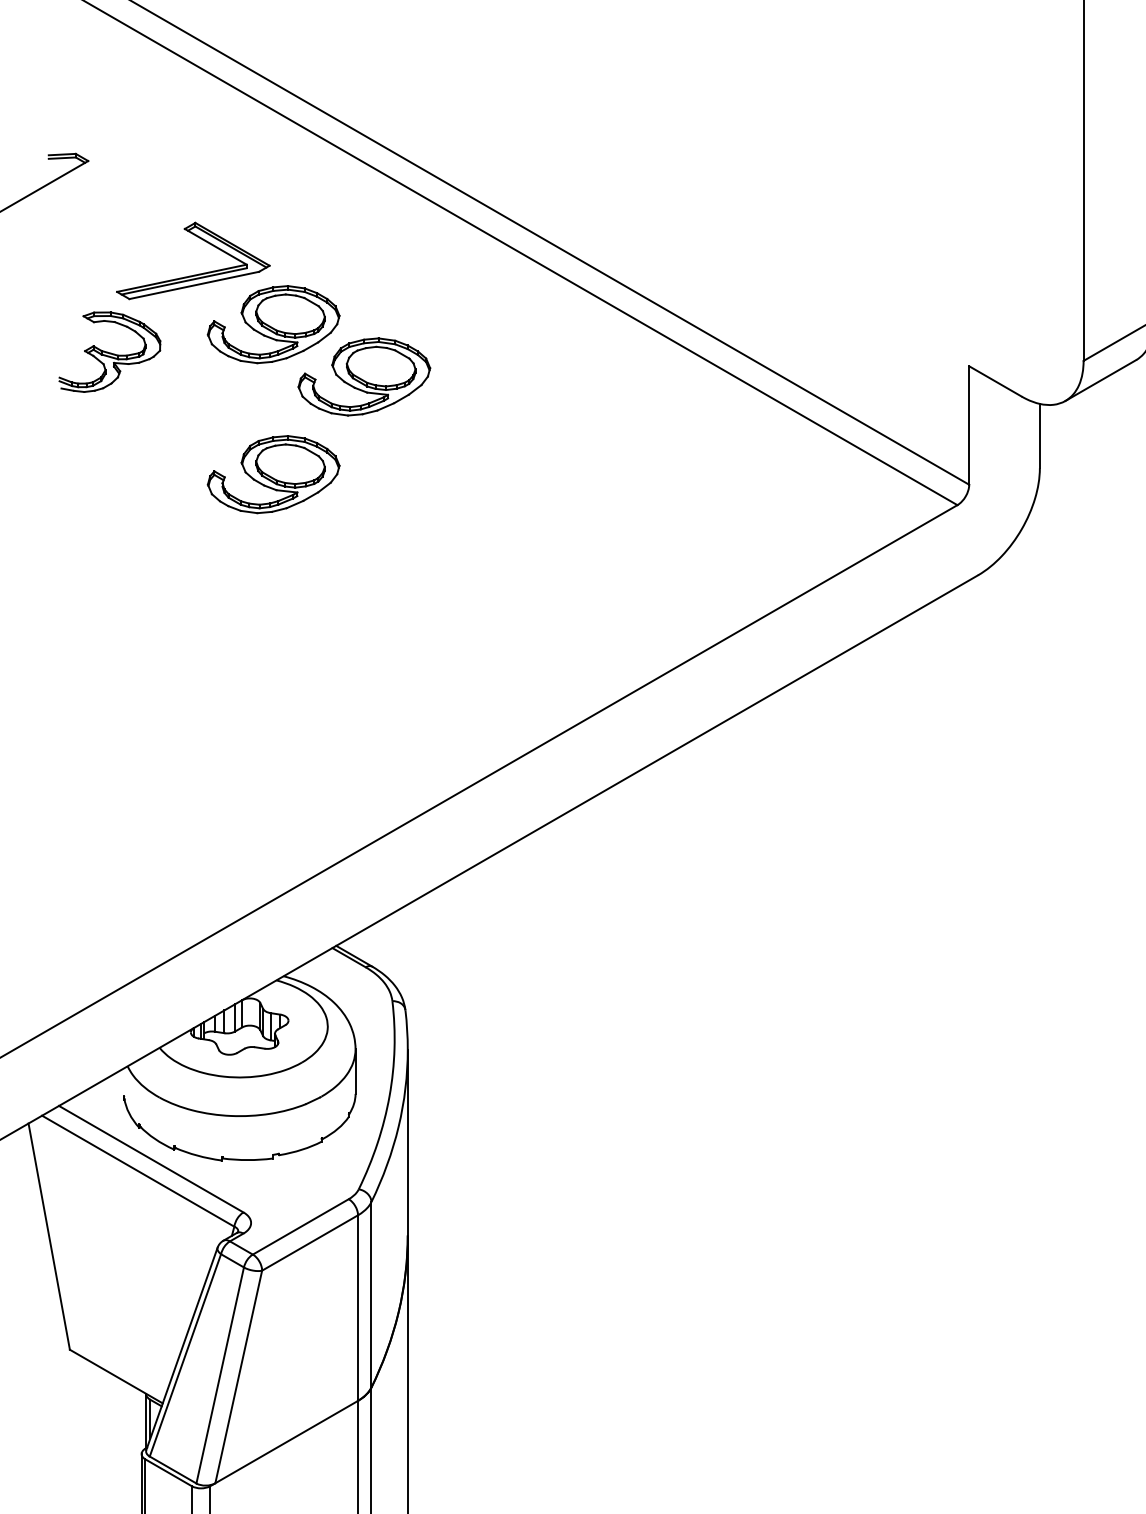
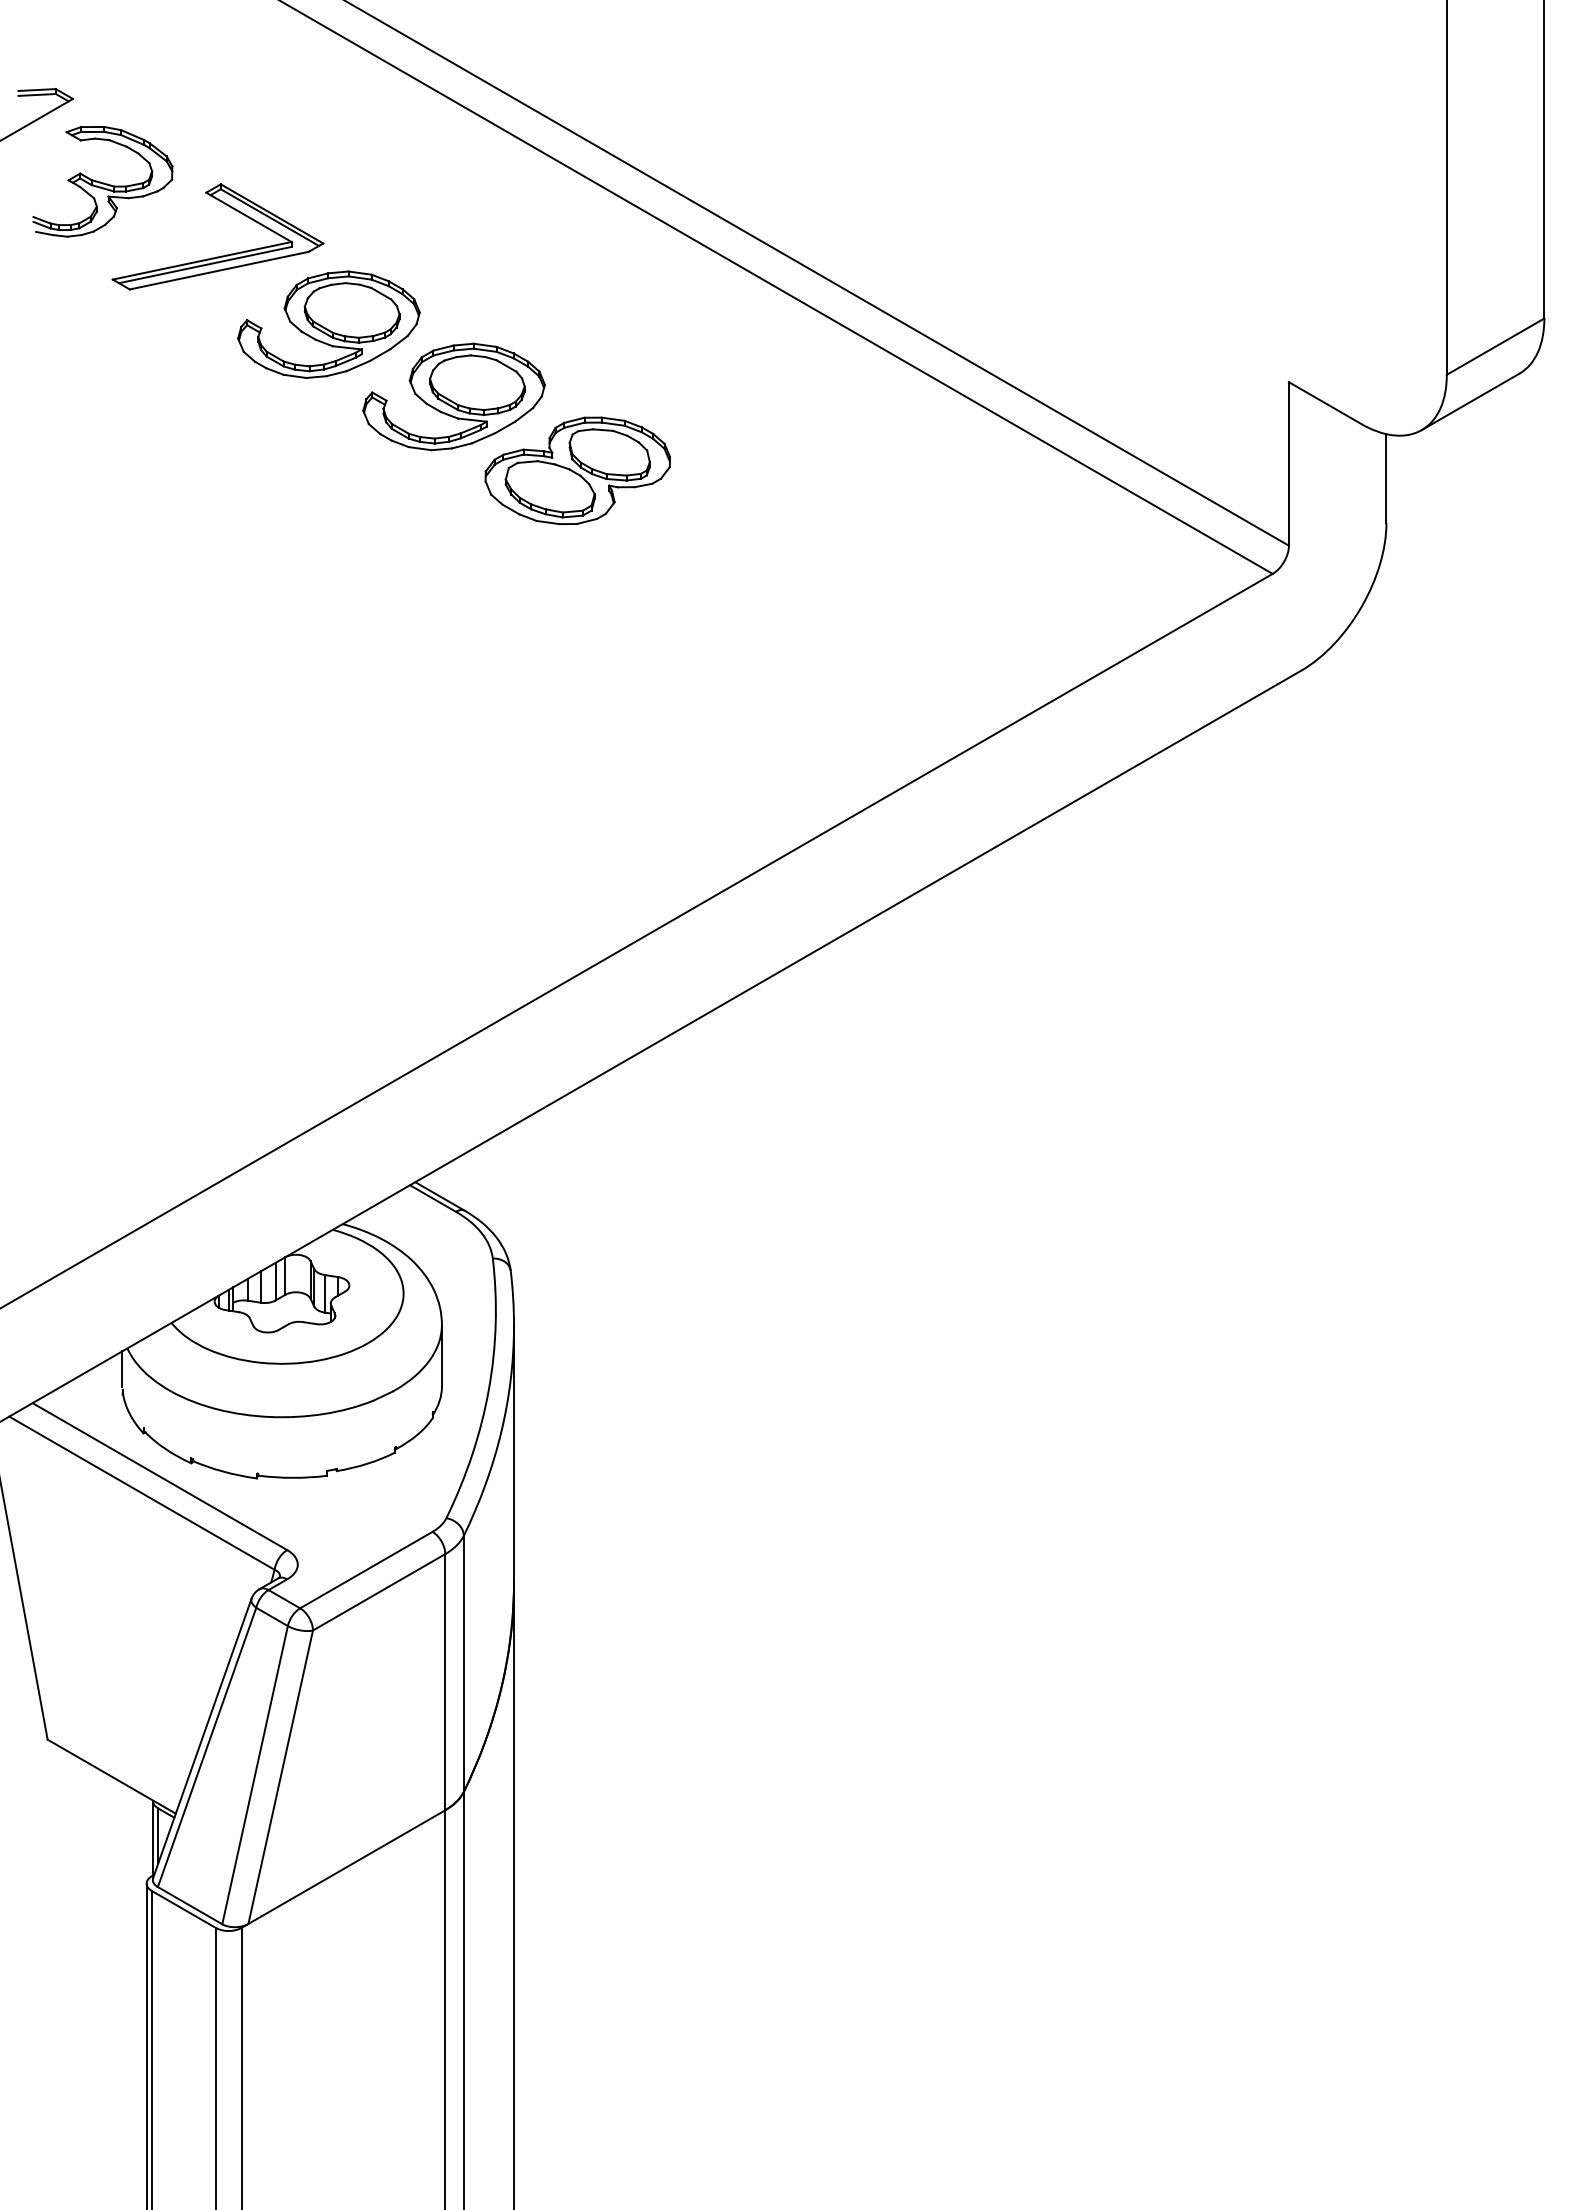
part: (109, 351) -> (102, 181), moved
part: (453, 430) -> (577, 470), added
part: (273, 474) -> (328, 531), removed
line: (124, 1080) -> (122, 1368), added

